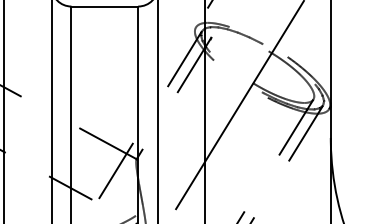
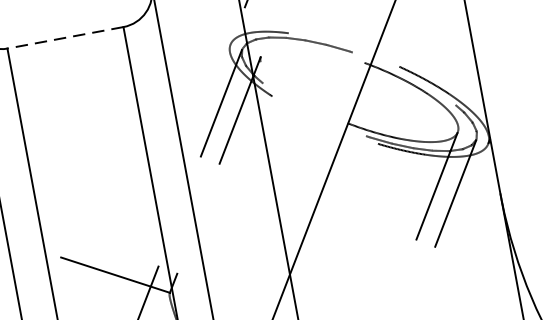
line: (104, 6) -> (64, 37), solid -> dashed

